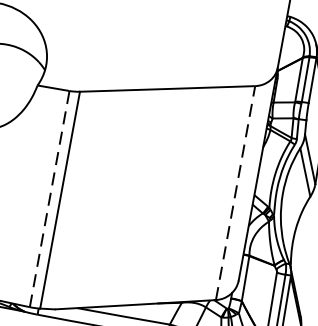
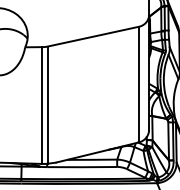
line: (236, 193) -> (139, 84), dashed -> solid
line: (49, 200) -> (42, 106), dashed -> solid

